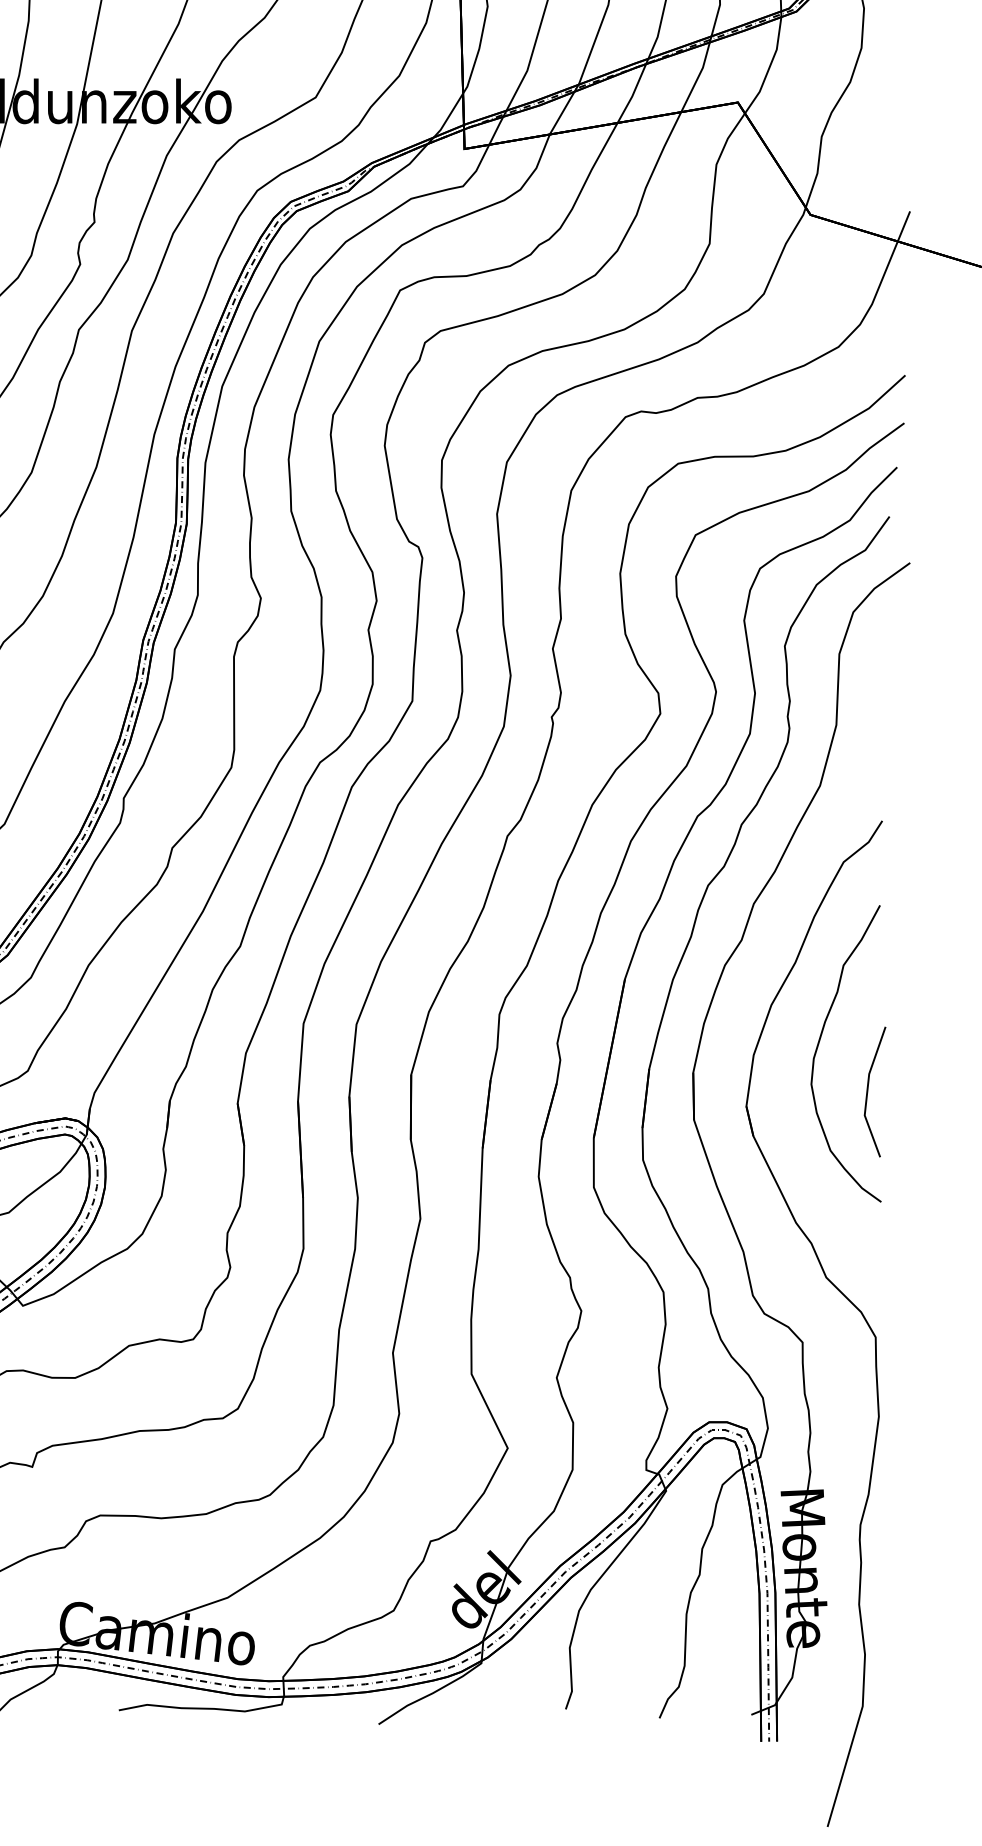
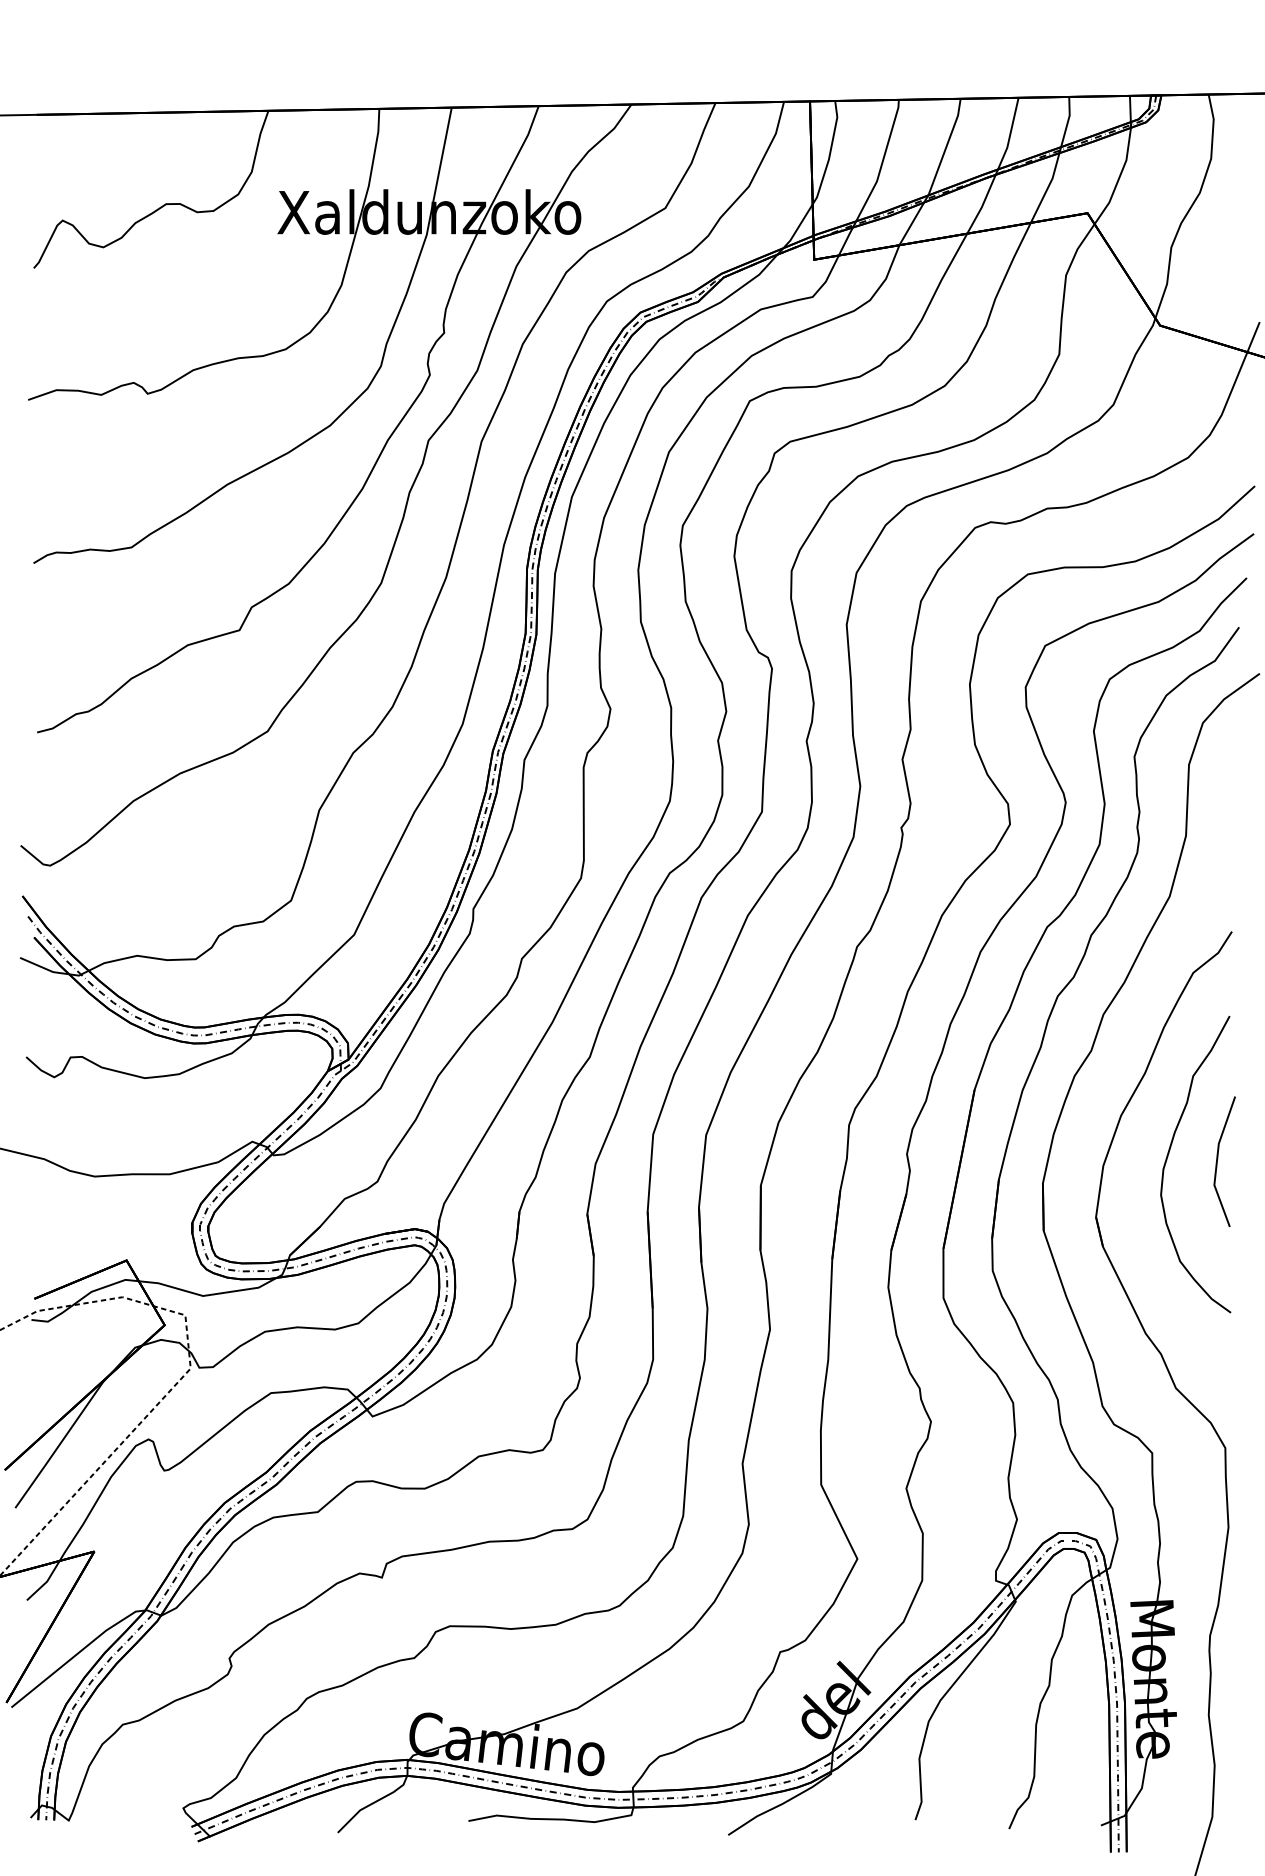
line: (868, 1088) -> (1218, 1158), moved

